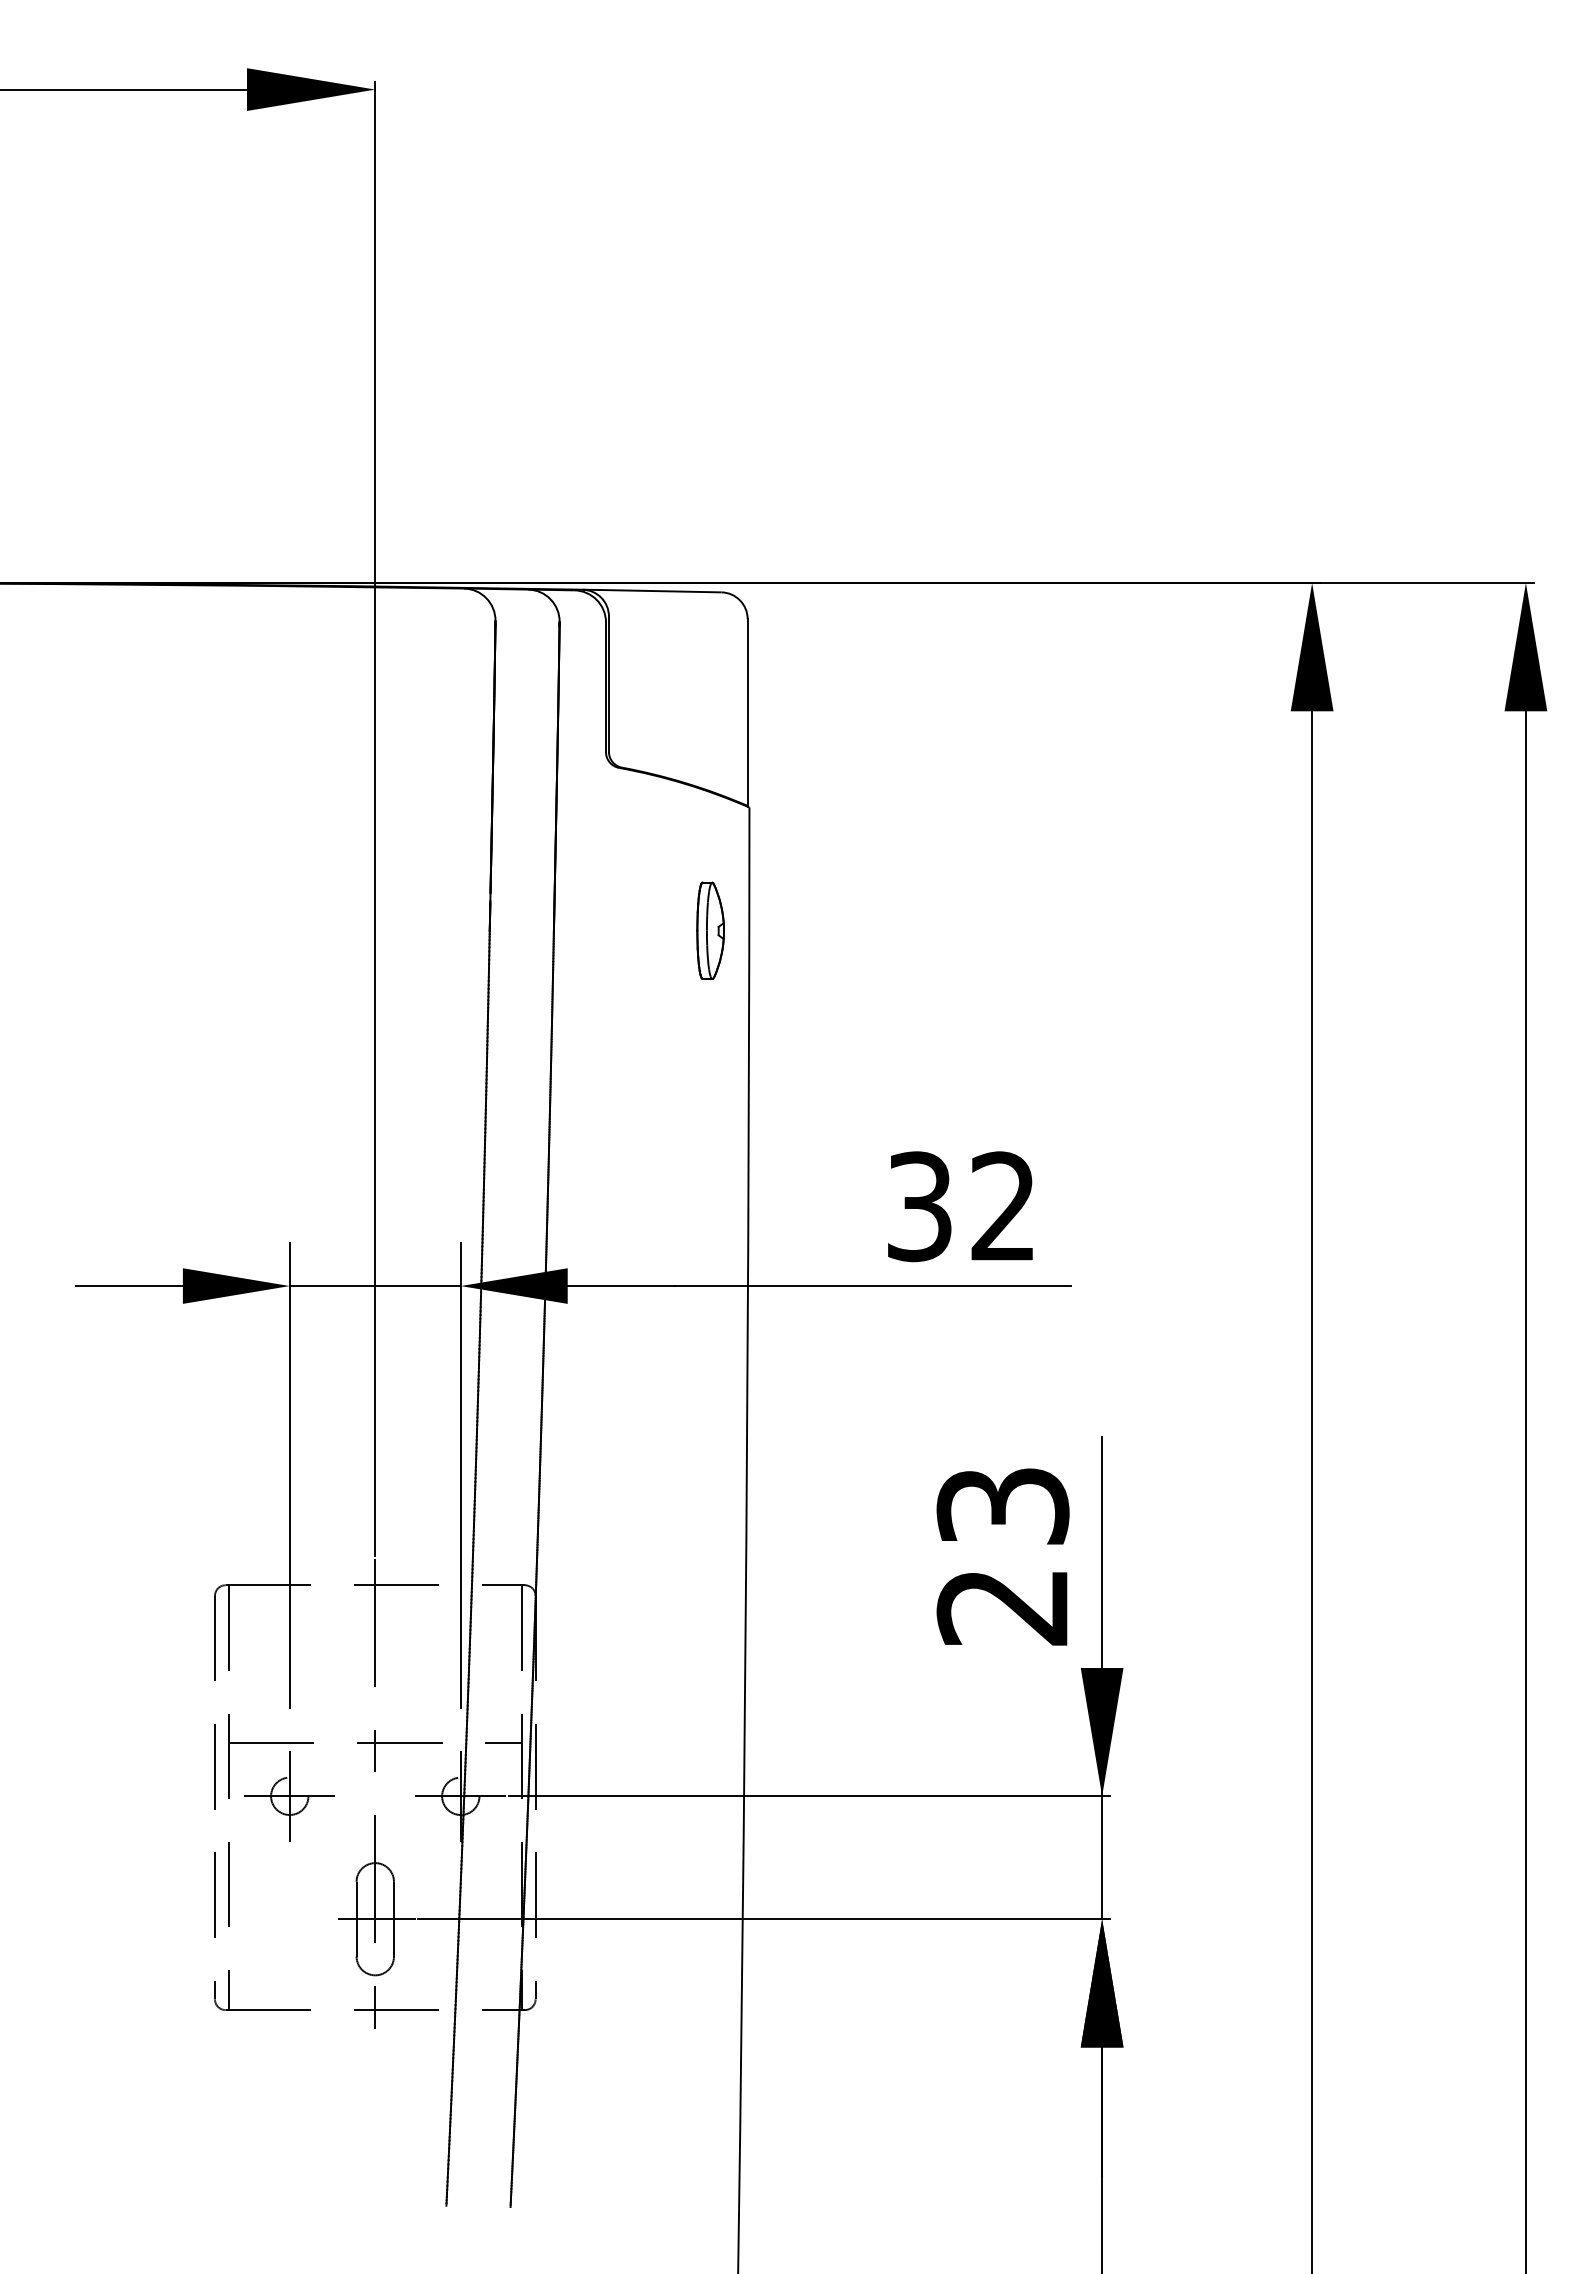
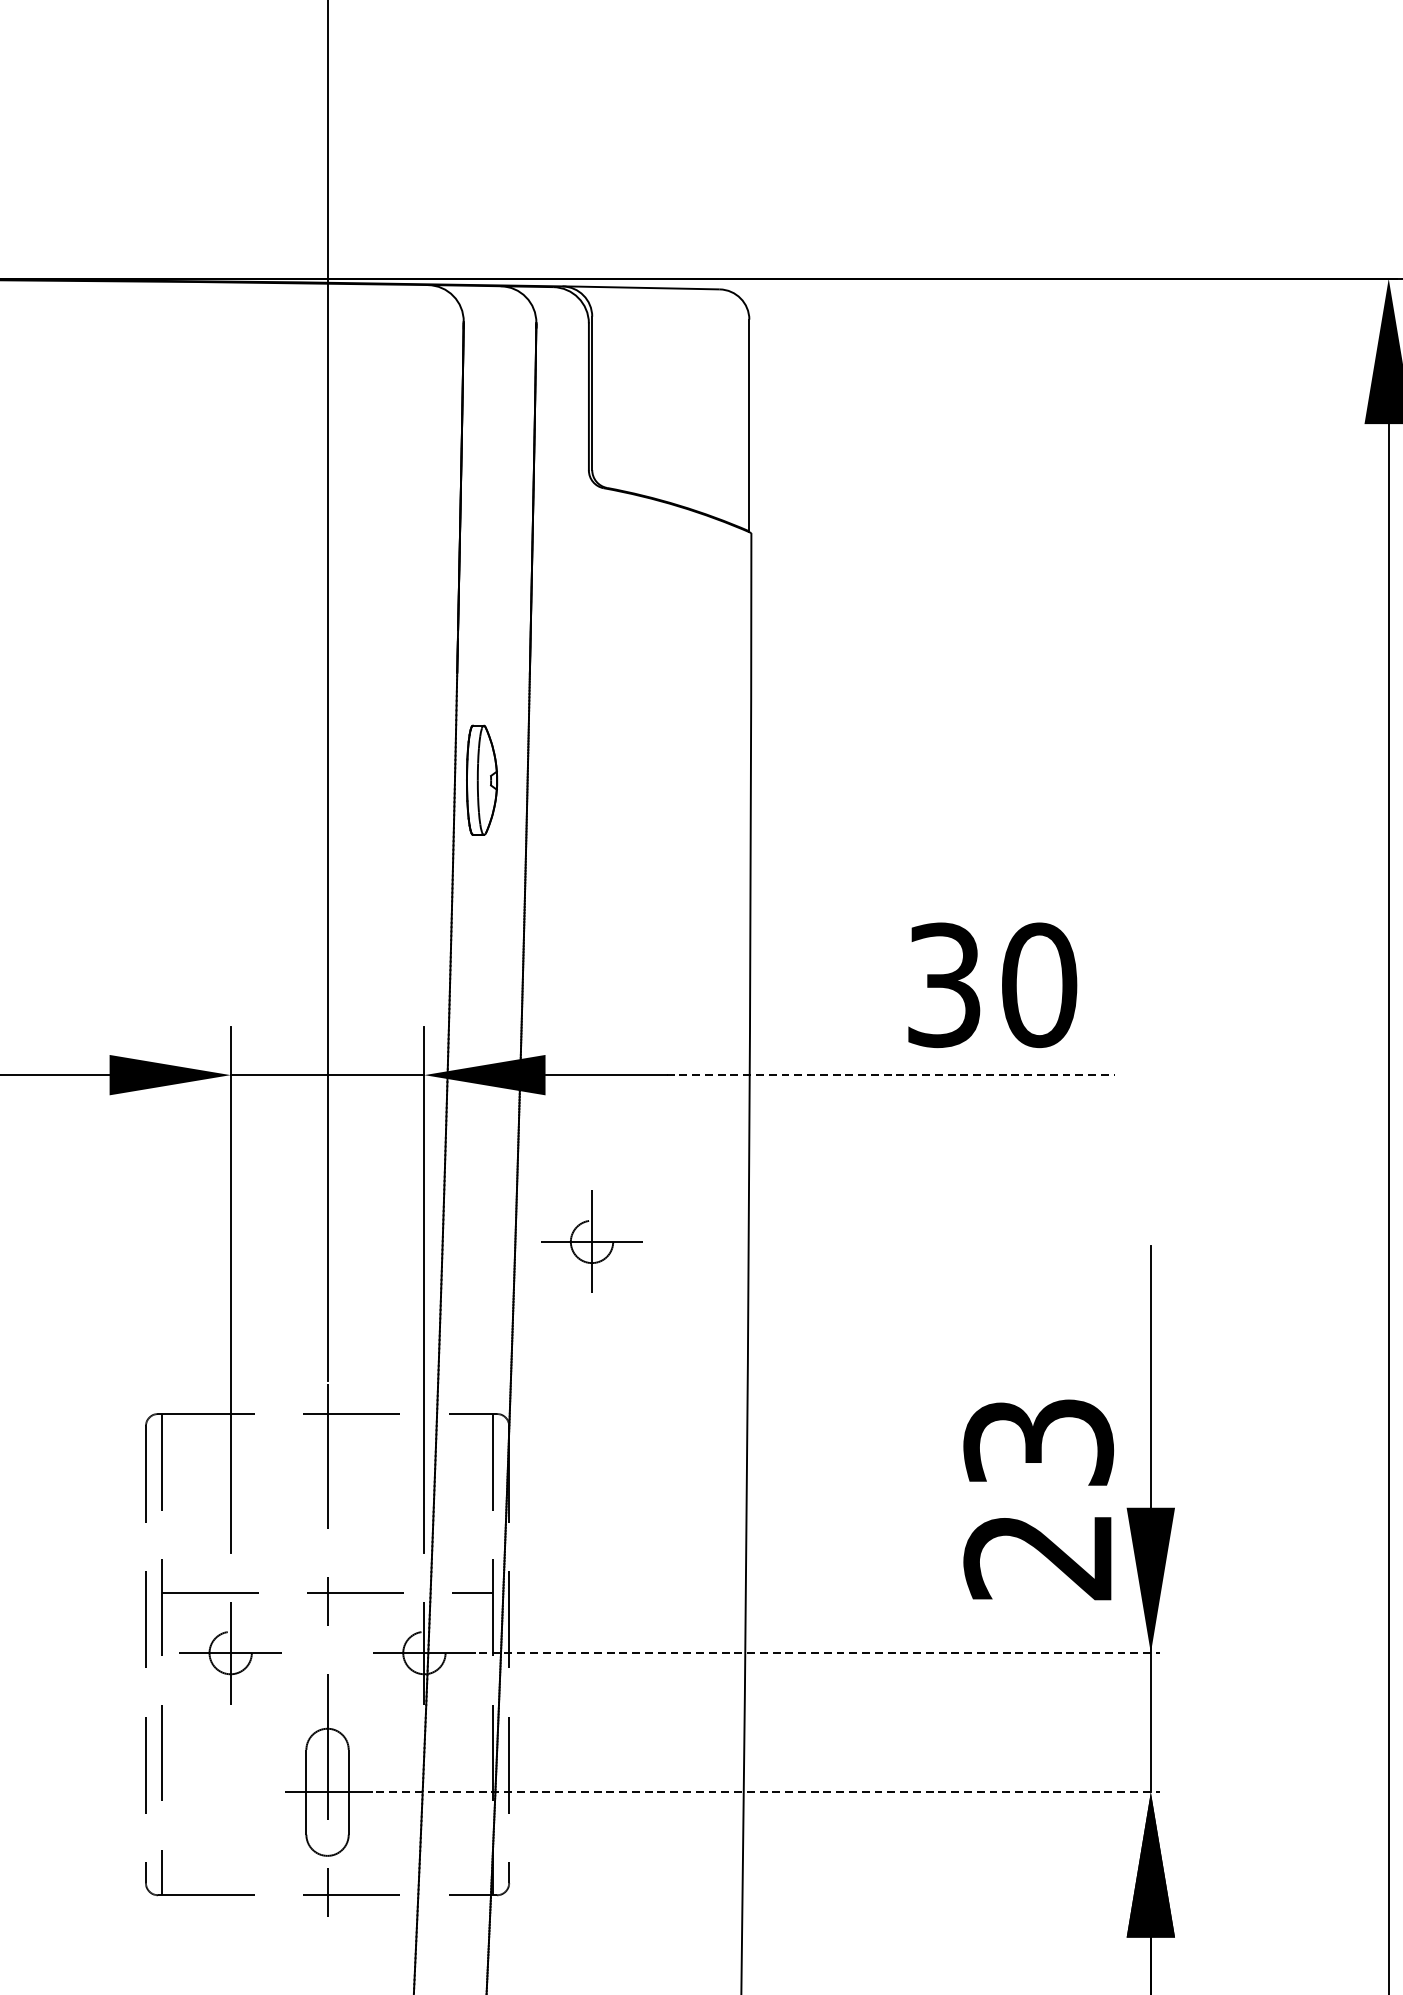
part: (710, 930) -> (481, 779), moved
text: (1003, 1206) -> (1039, 985), 32 -> 30
line: (873, 1286) -> (891, 1075), solid -> dashed
part: (608, 1433) -> (591, 1242), added
text: (1002, 1556) -> (1038, 1499), moved
line: (809, 1796) -> (819, 1653), solid -> dashed
line: (764, 1919) -> (768, 1792), solid -> dashed

